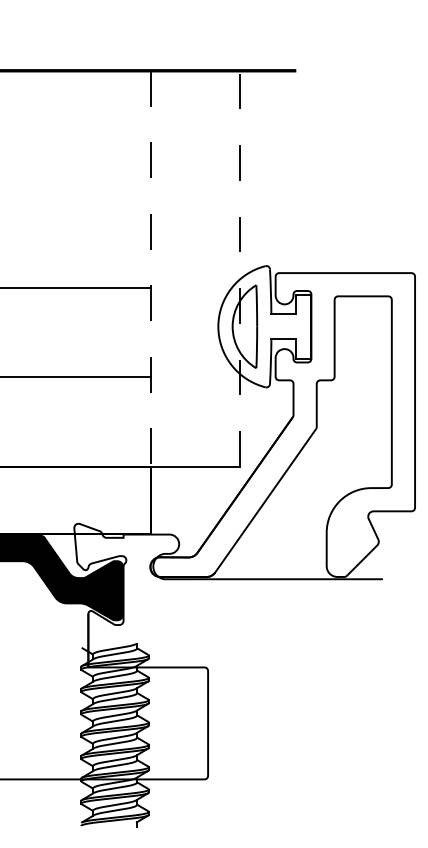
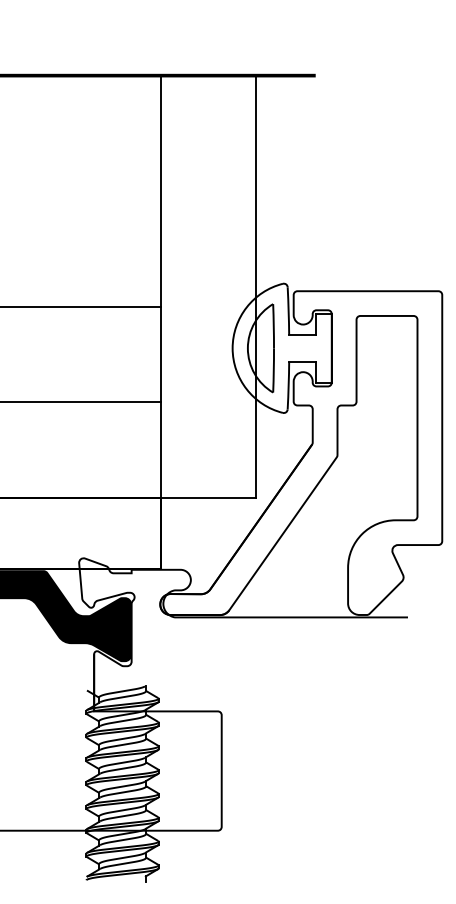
line: (151, 268) -> (161, 286), dashed -> solid
line: (239, 268) -> (255, 286), dashed -> solid

